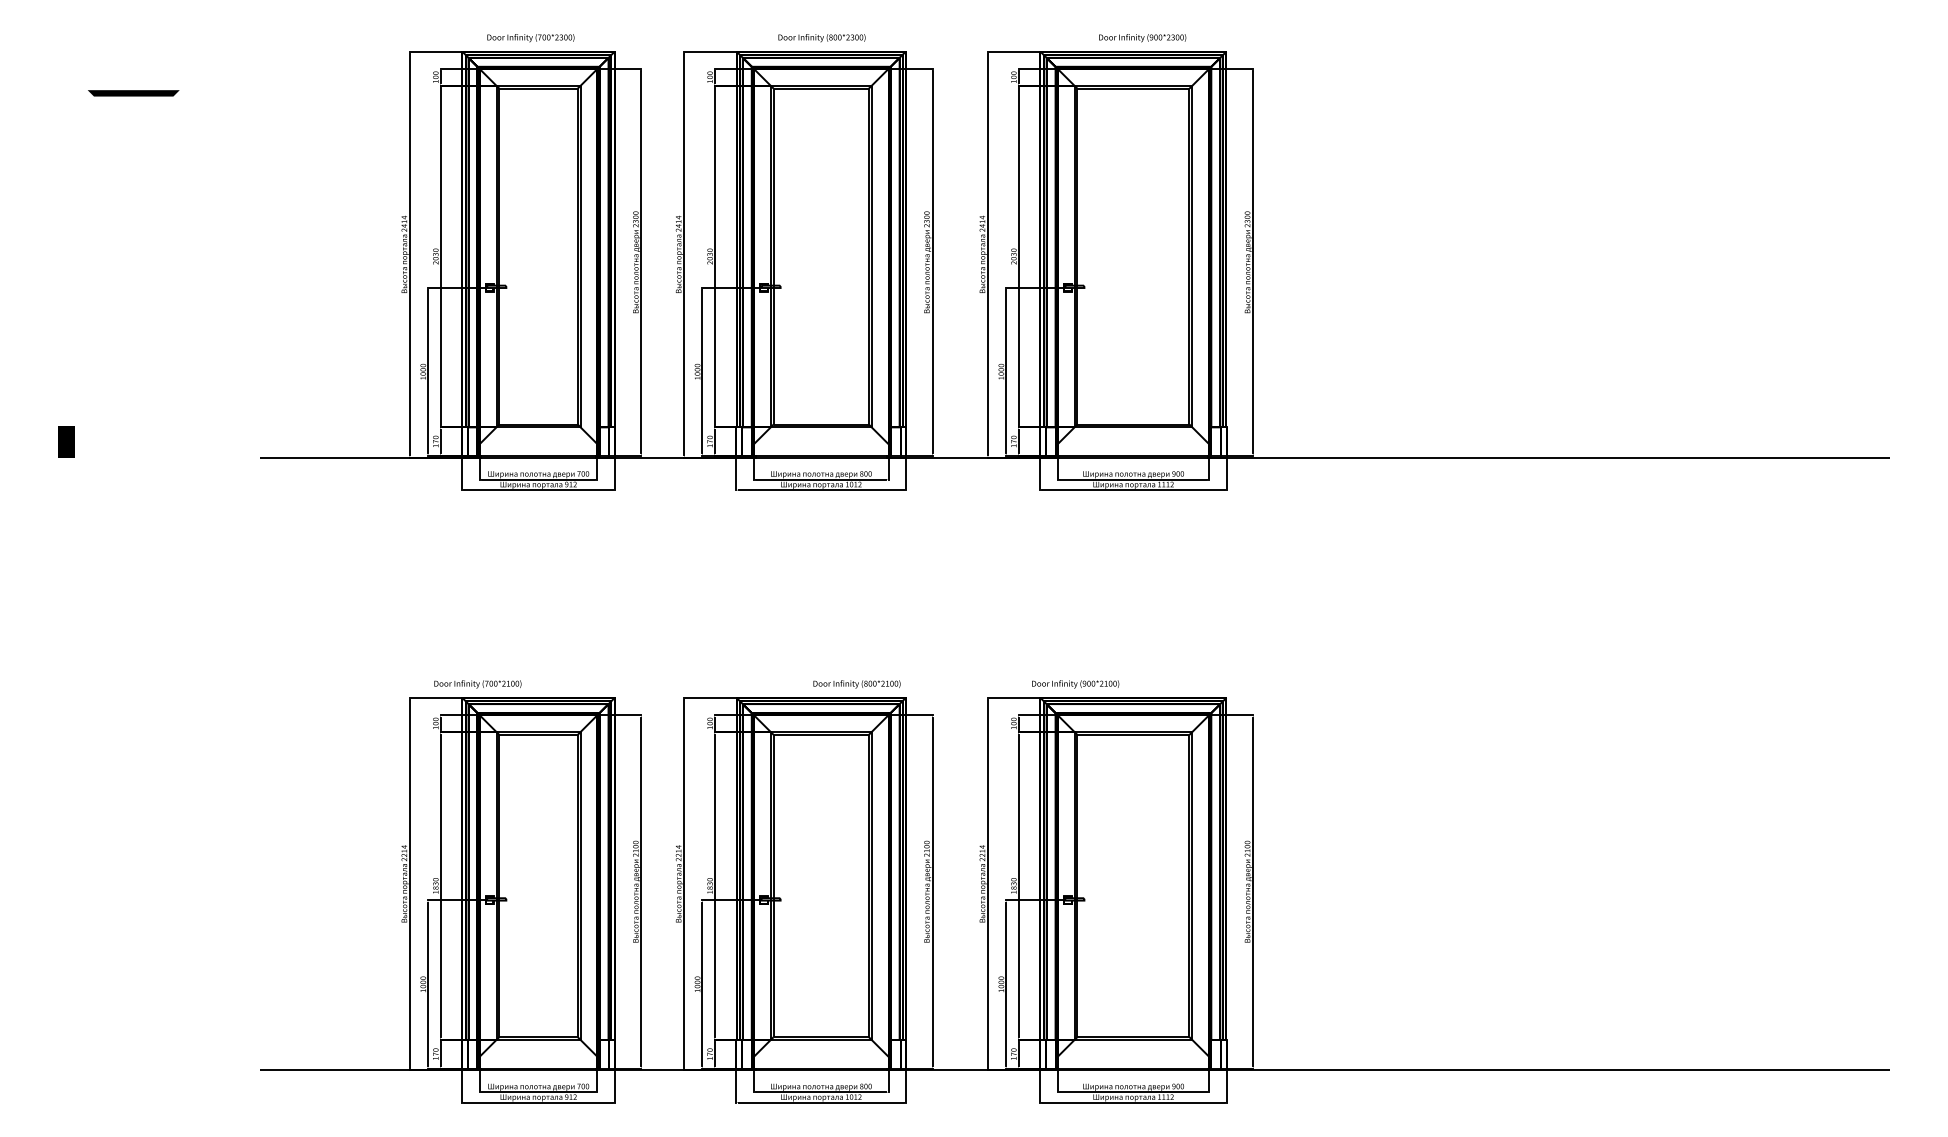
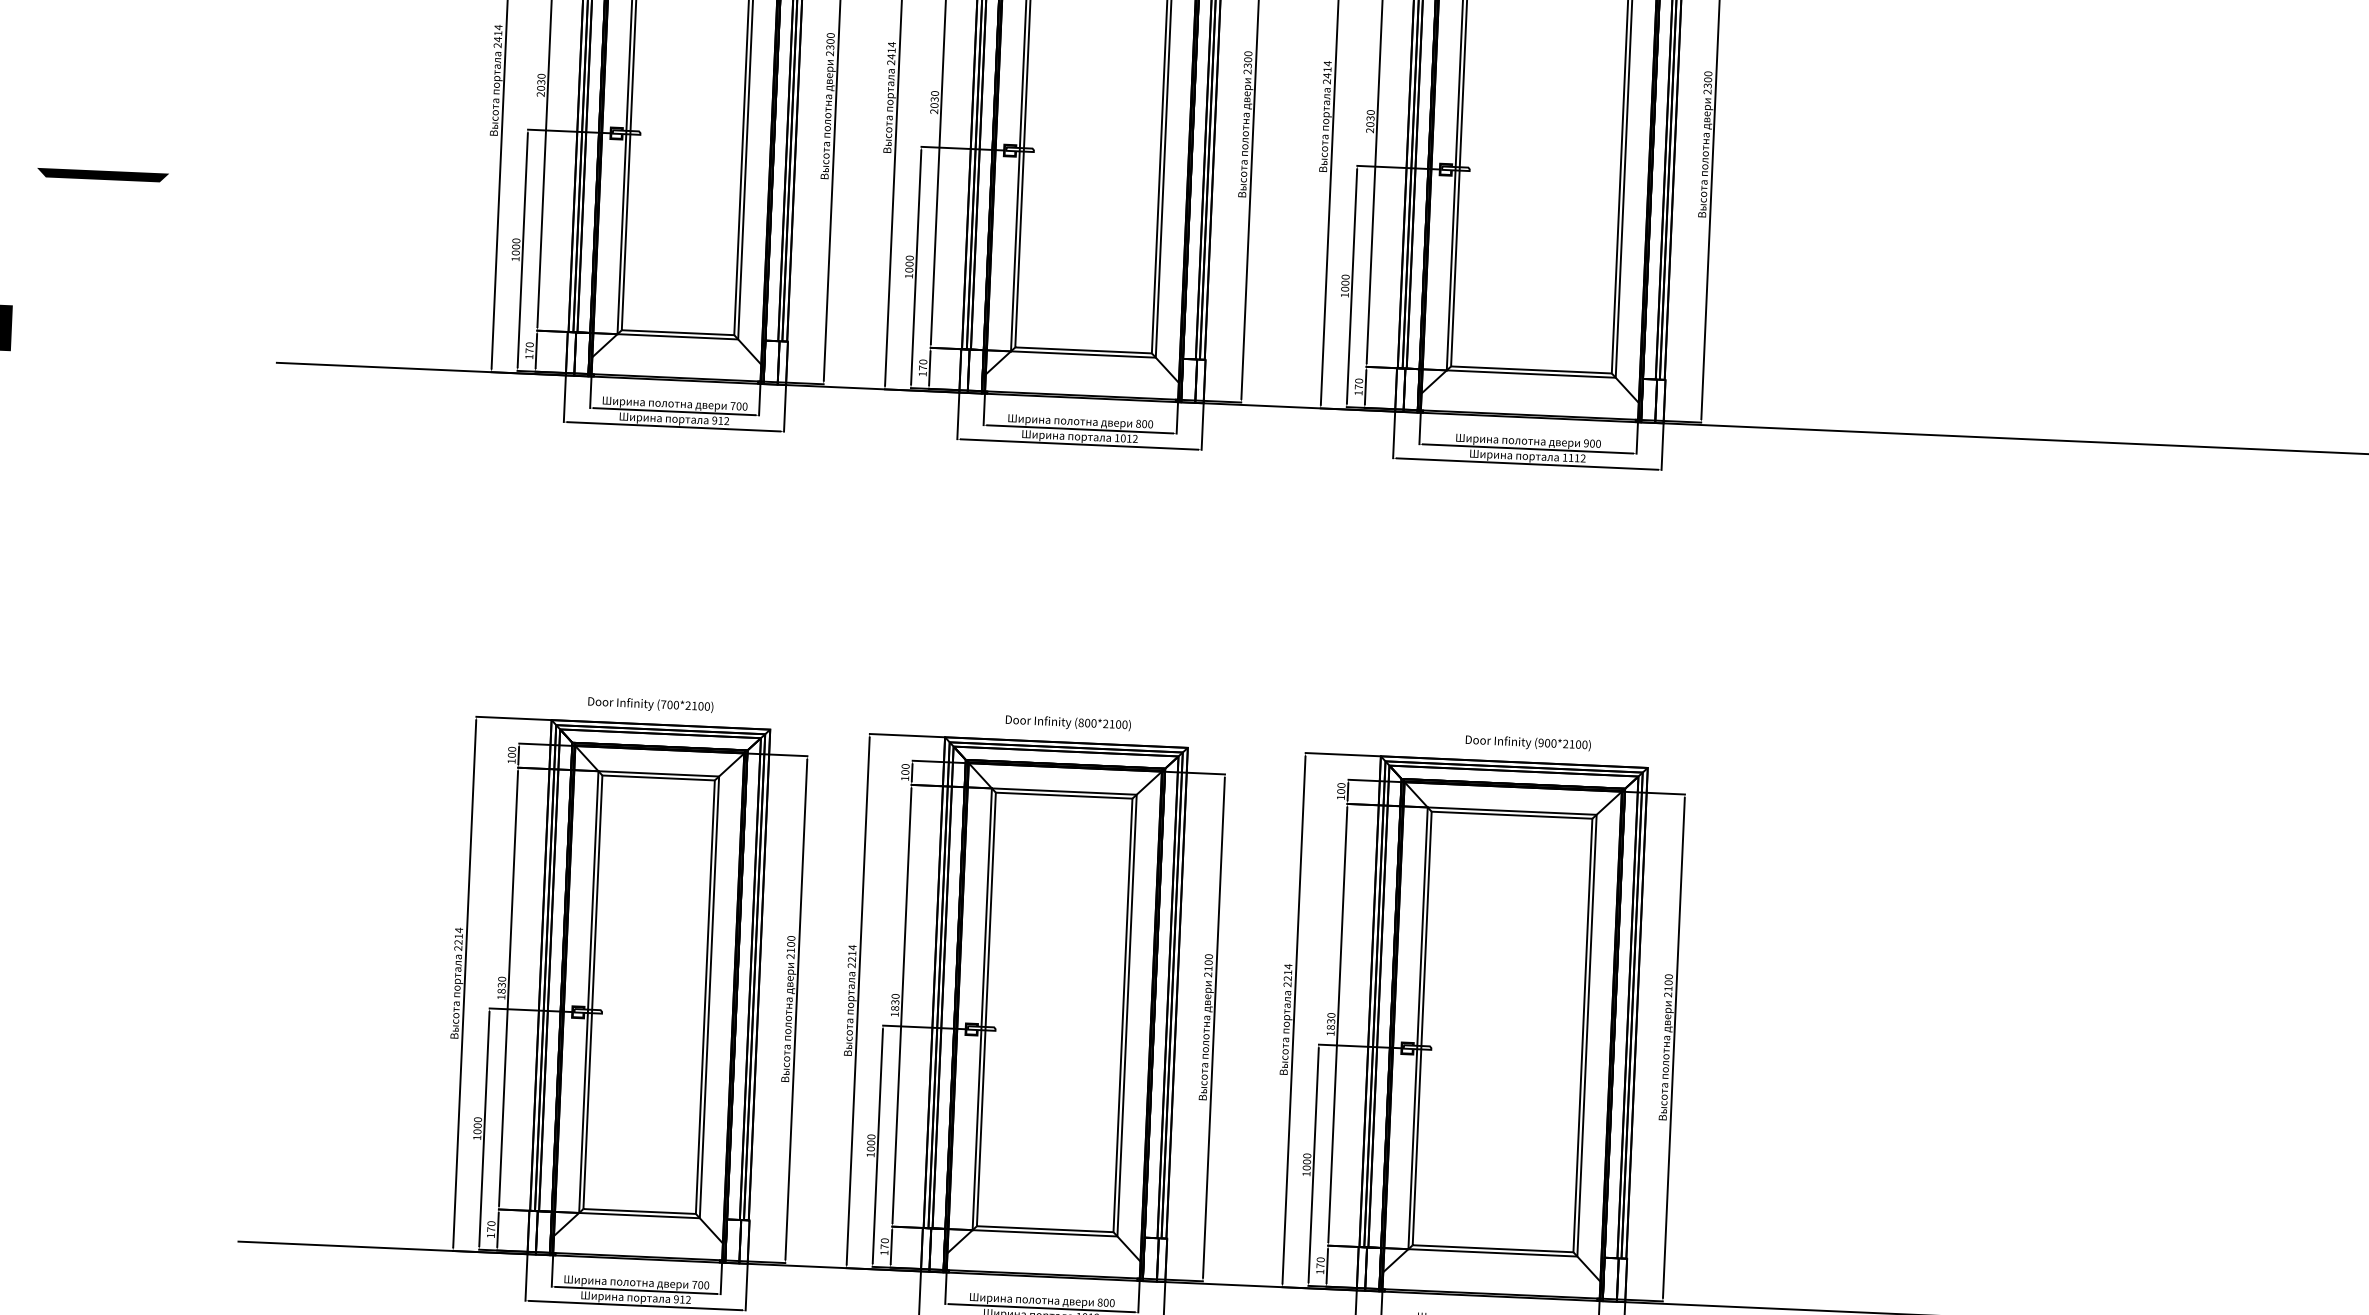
fill: (133, 332) -> (102, 175), added
text: (477, 684) -> (650, 705), moved
text: (856, 684) -> (1067, 723), moved
text: (1075, 684) -> (1528, 743), moved

